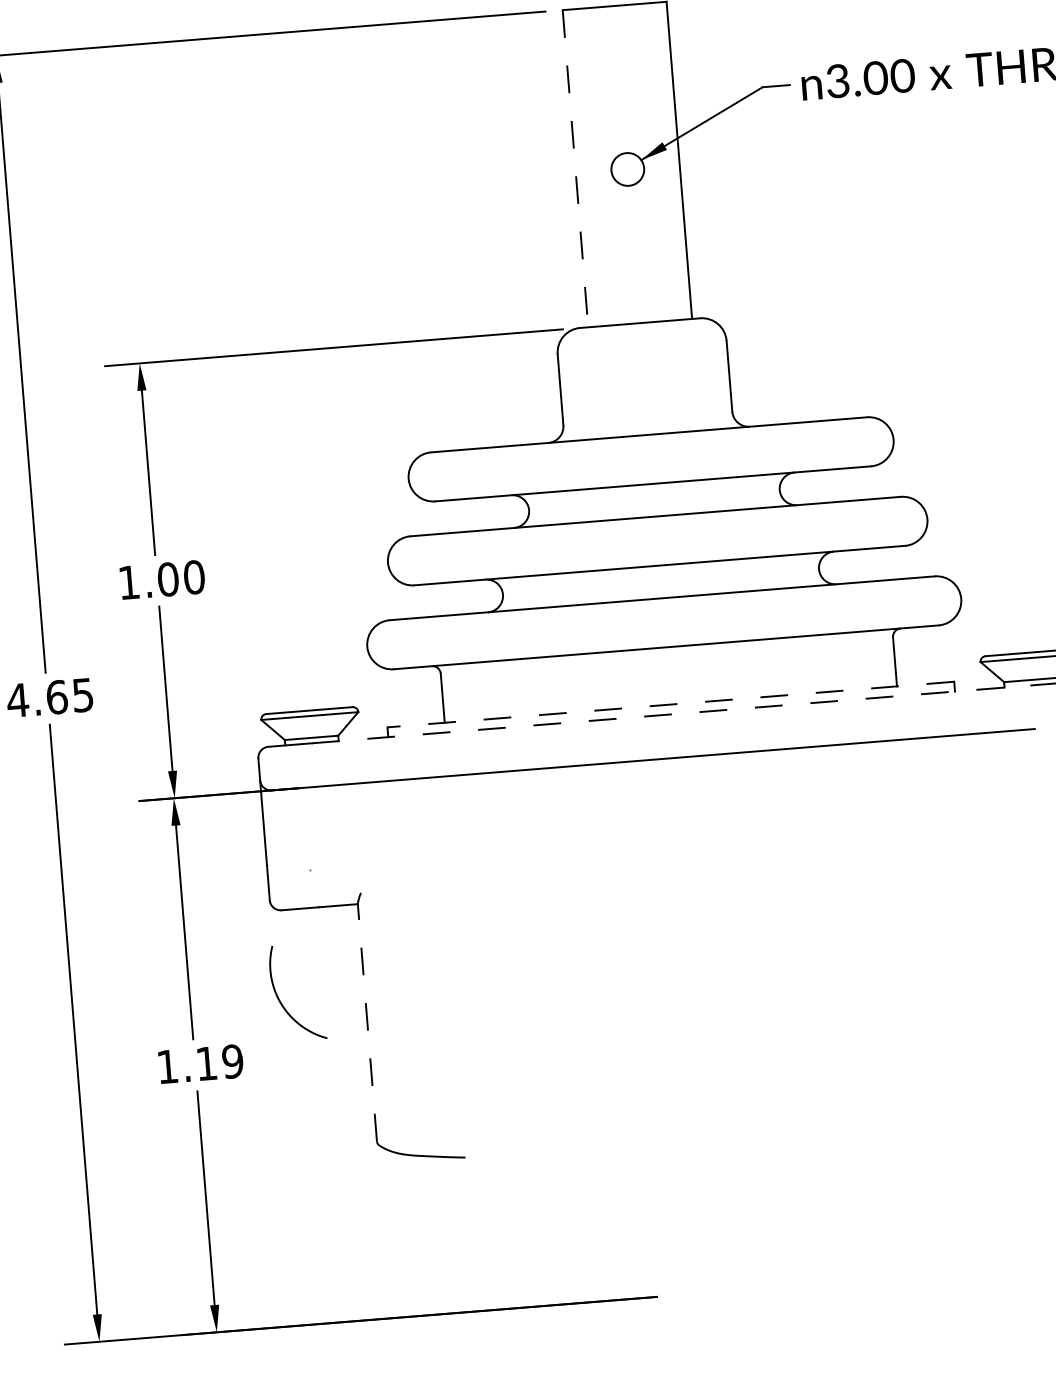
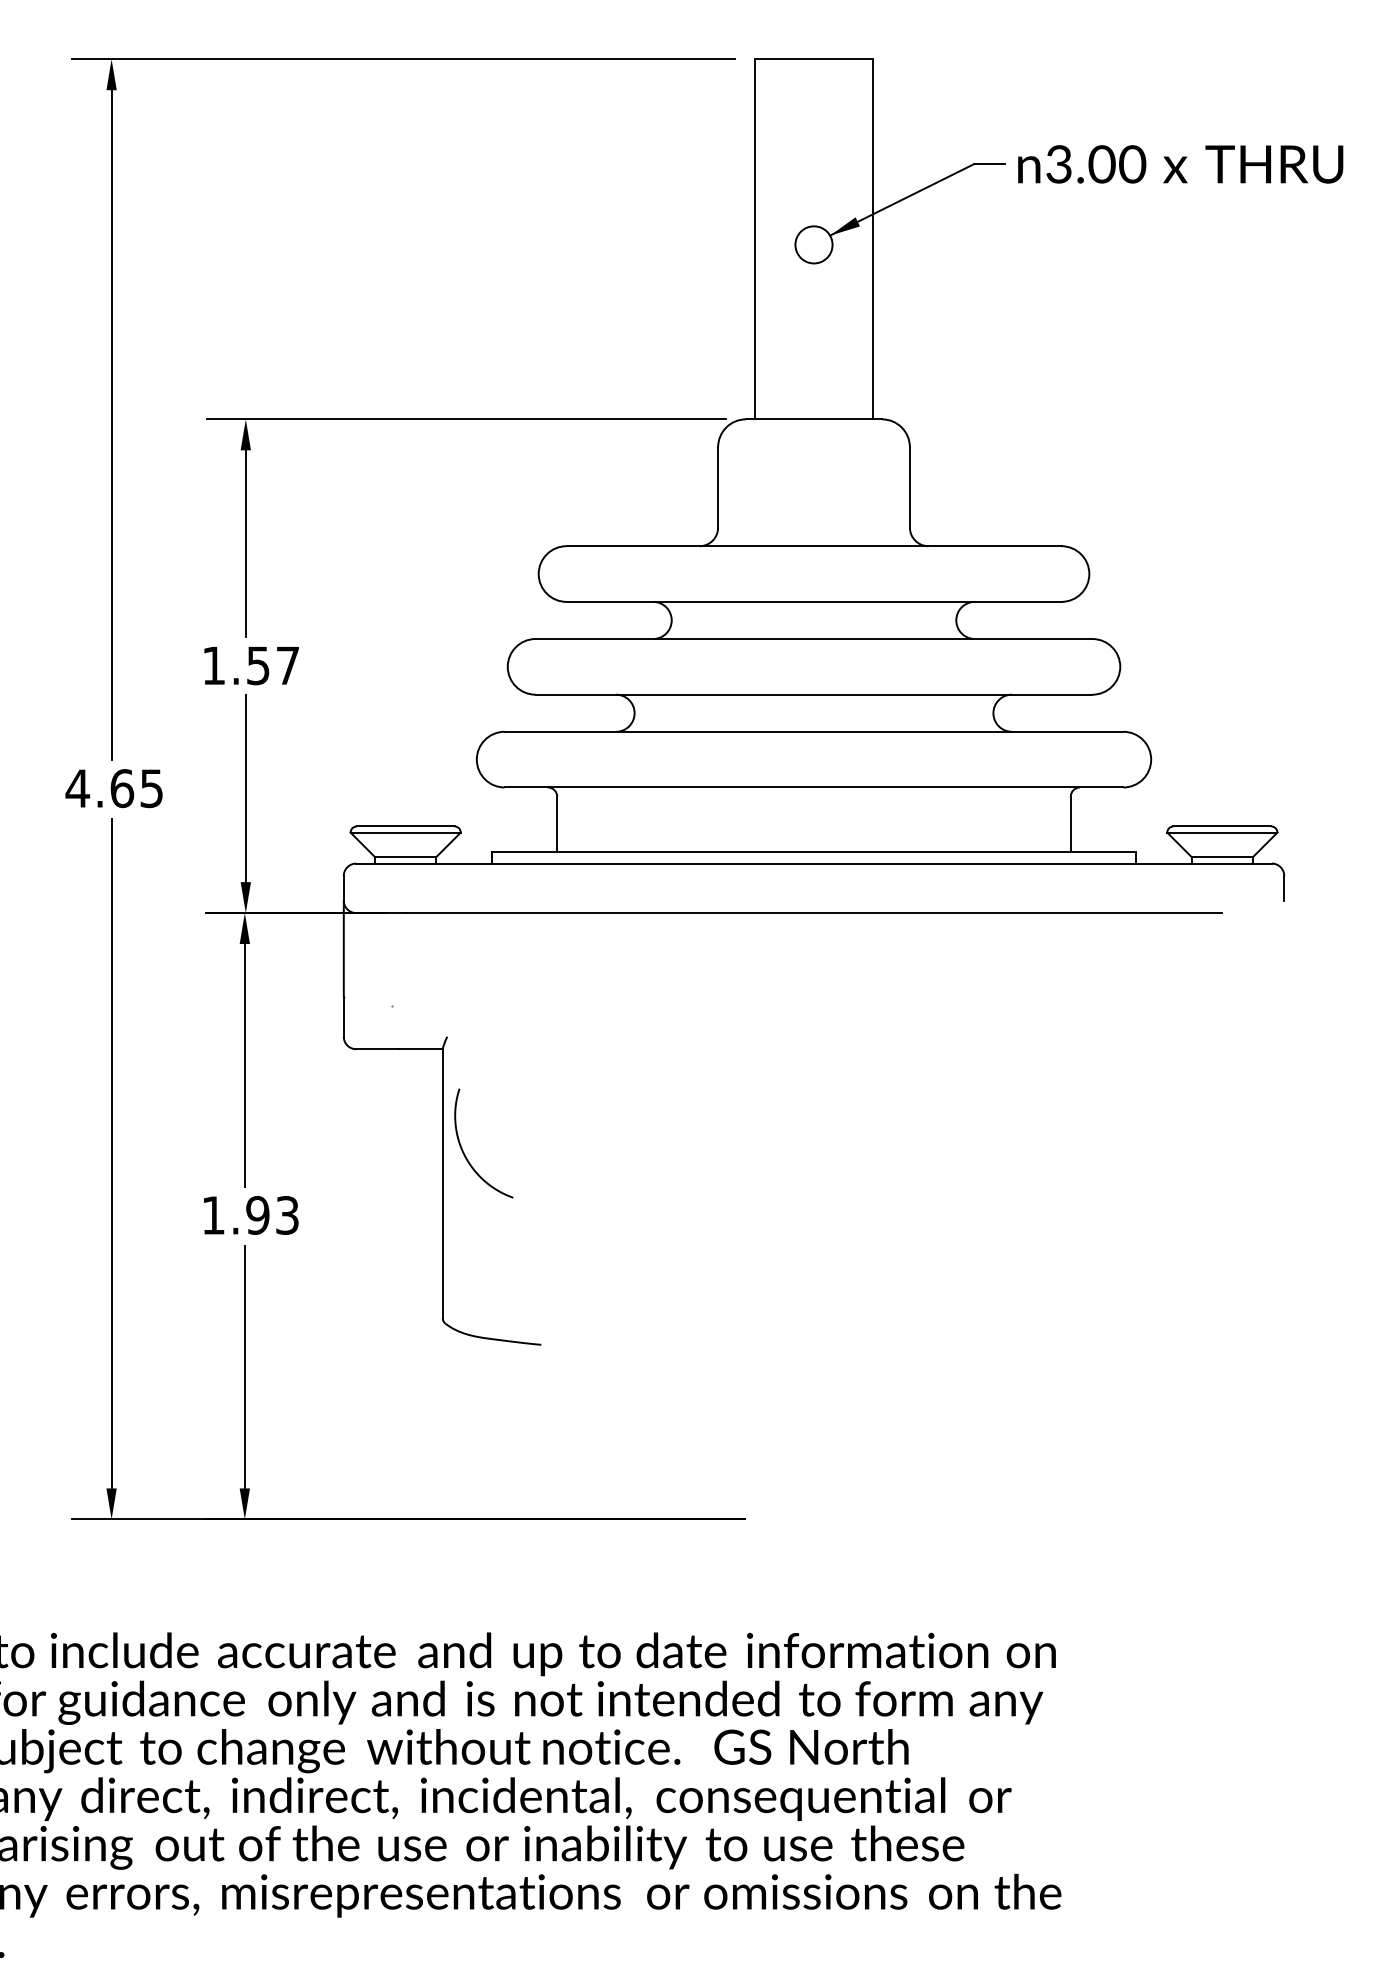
line: (575, 168) -> (755, 239), dashed -> solid
text: (180, 578) -> (272, 665), 1.00 -> 1.57
line: (671, 704) -> (814, 852), dashed -> solid
line: (672, 714) -> (814, 863), dashed -> solid
curve: (281, 1001) -> (464, 1152), moved
line: (367, 1022) -> (442, 1183), dashed -> solid
text: (219, 1062) -> (272, 1215), 1.19 -> 1.93

